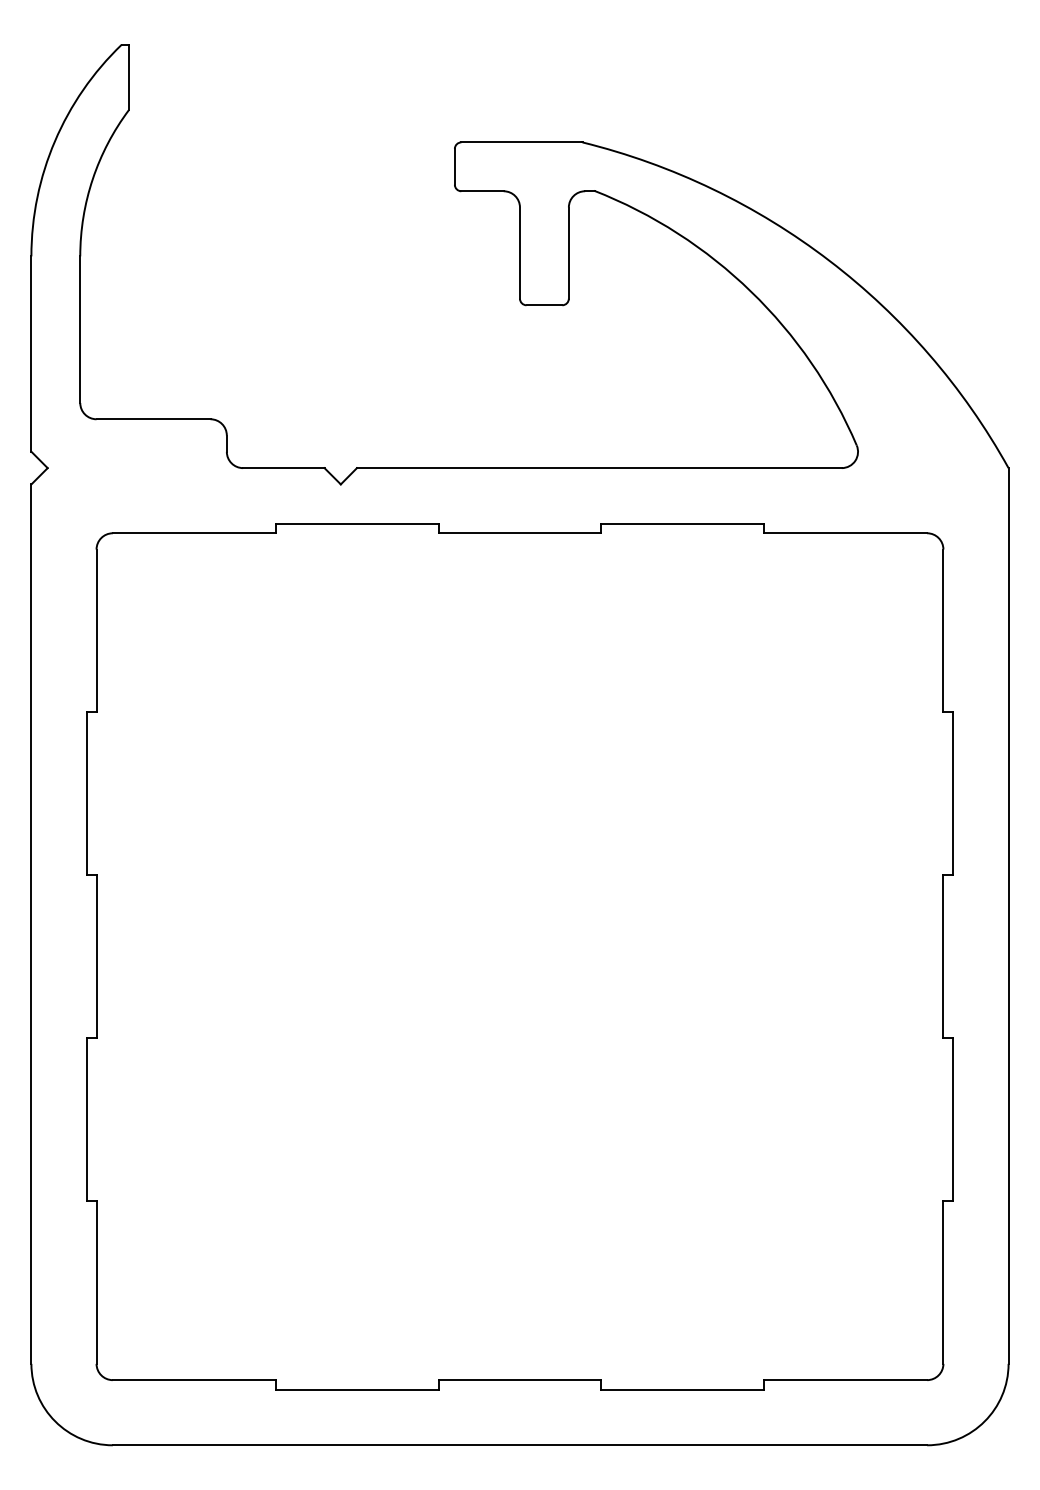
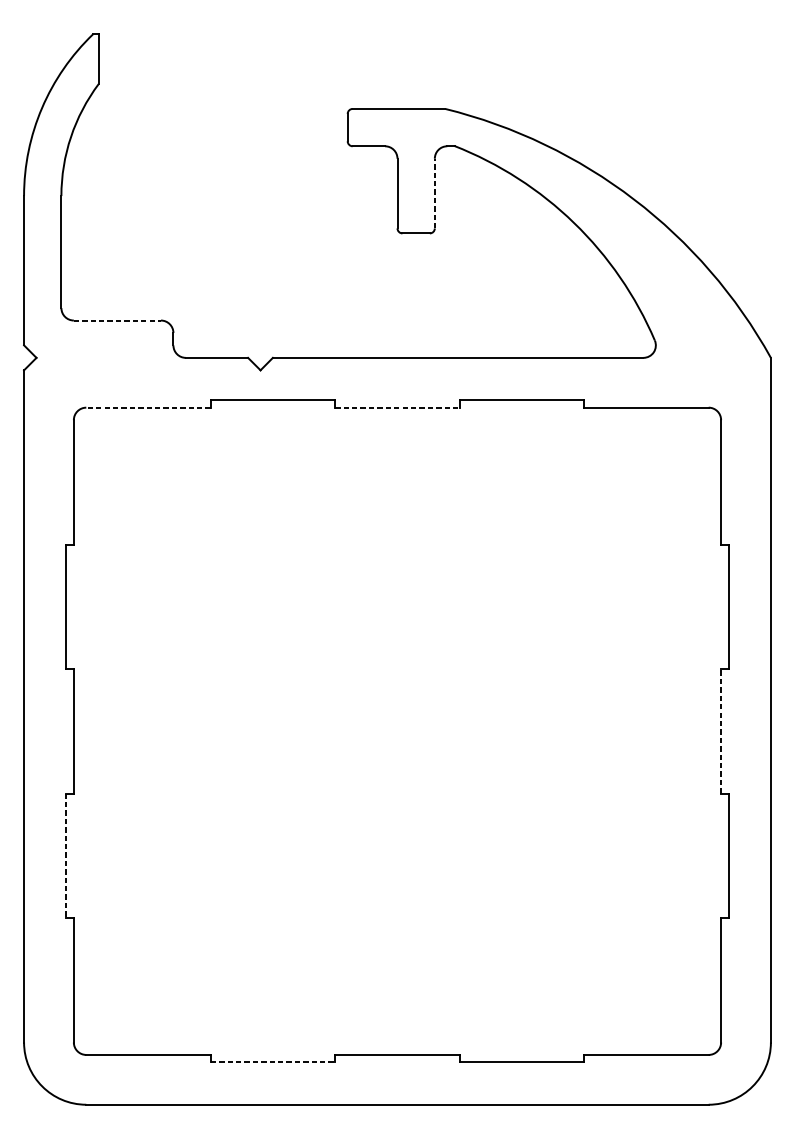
line: (568, 253) -> (434, 193), solid -> dashed
line: (154, 419) -> (118, 320), solid -> dashed
line: (193, 533) -> (147, 407), solid -> dashed
line: (520, 533) -> (397, 407), solid -> dashed
line: (943, 956) -> (721, 731), solid -> dashed
line: (86, 1120) -> (66, 856), solid -> dashed
line: (357, 1389) -> (273, 1062), solid -> dashed

